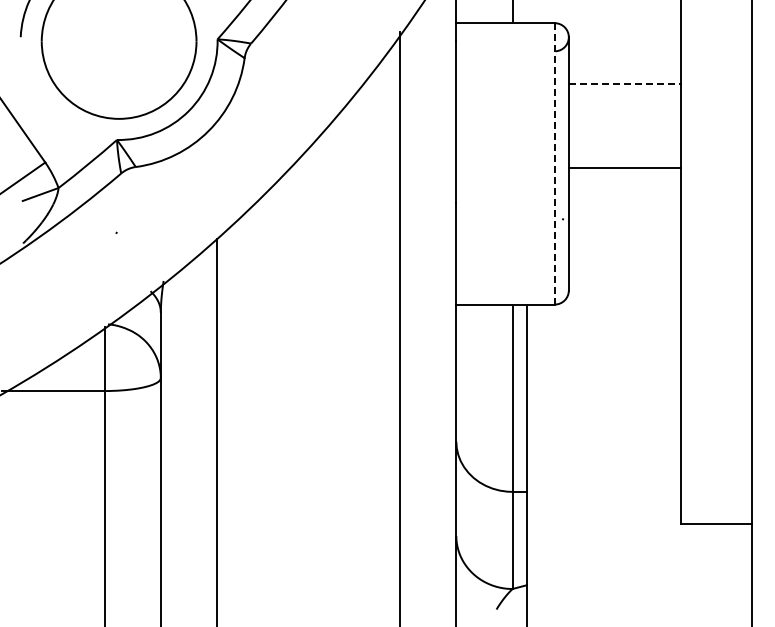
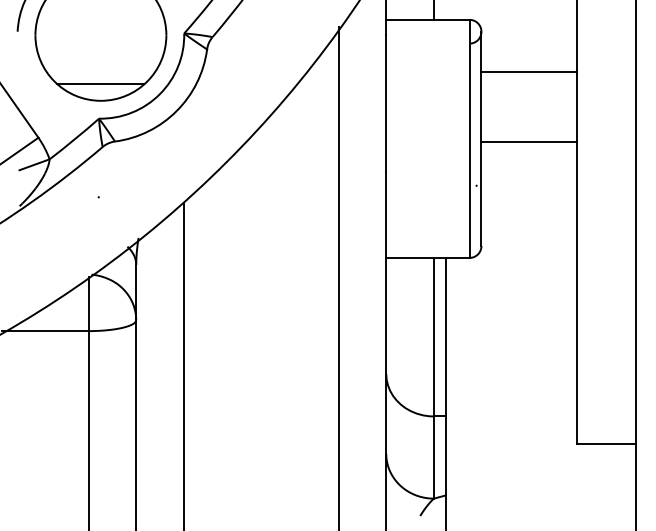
line: (625, 84) -> (529, 71), dashed -> solid
line: (118, 99) -> (100, 84), added
line: (554, 163) -> (469, 138), dashed -> solid

